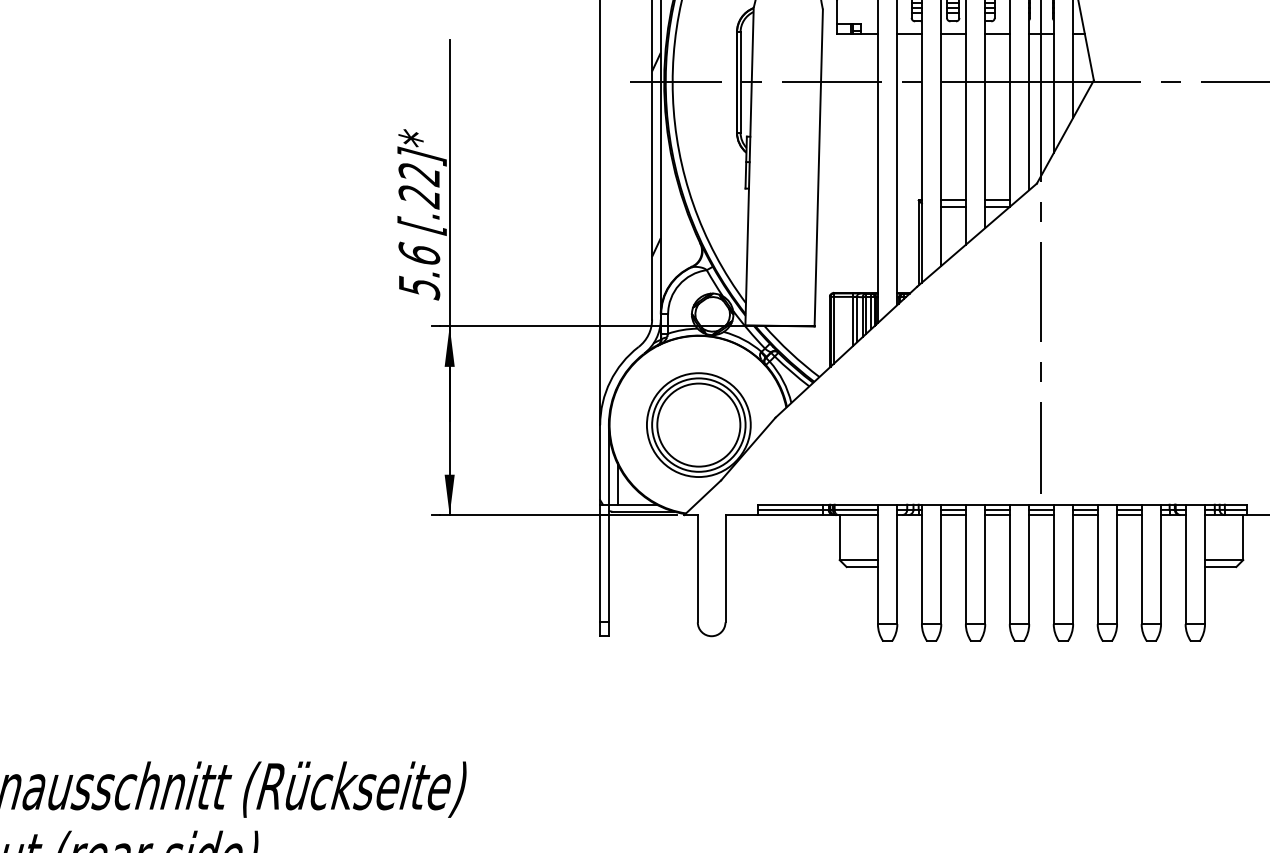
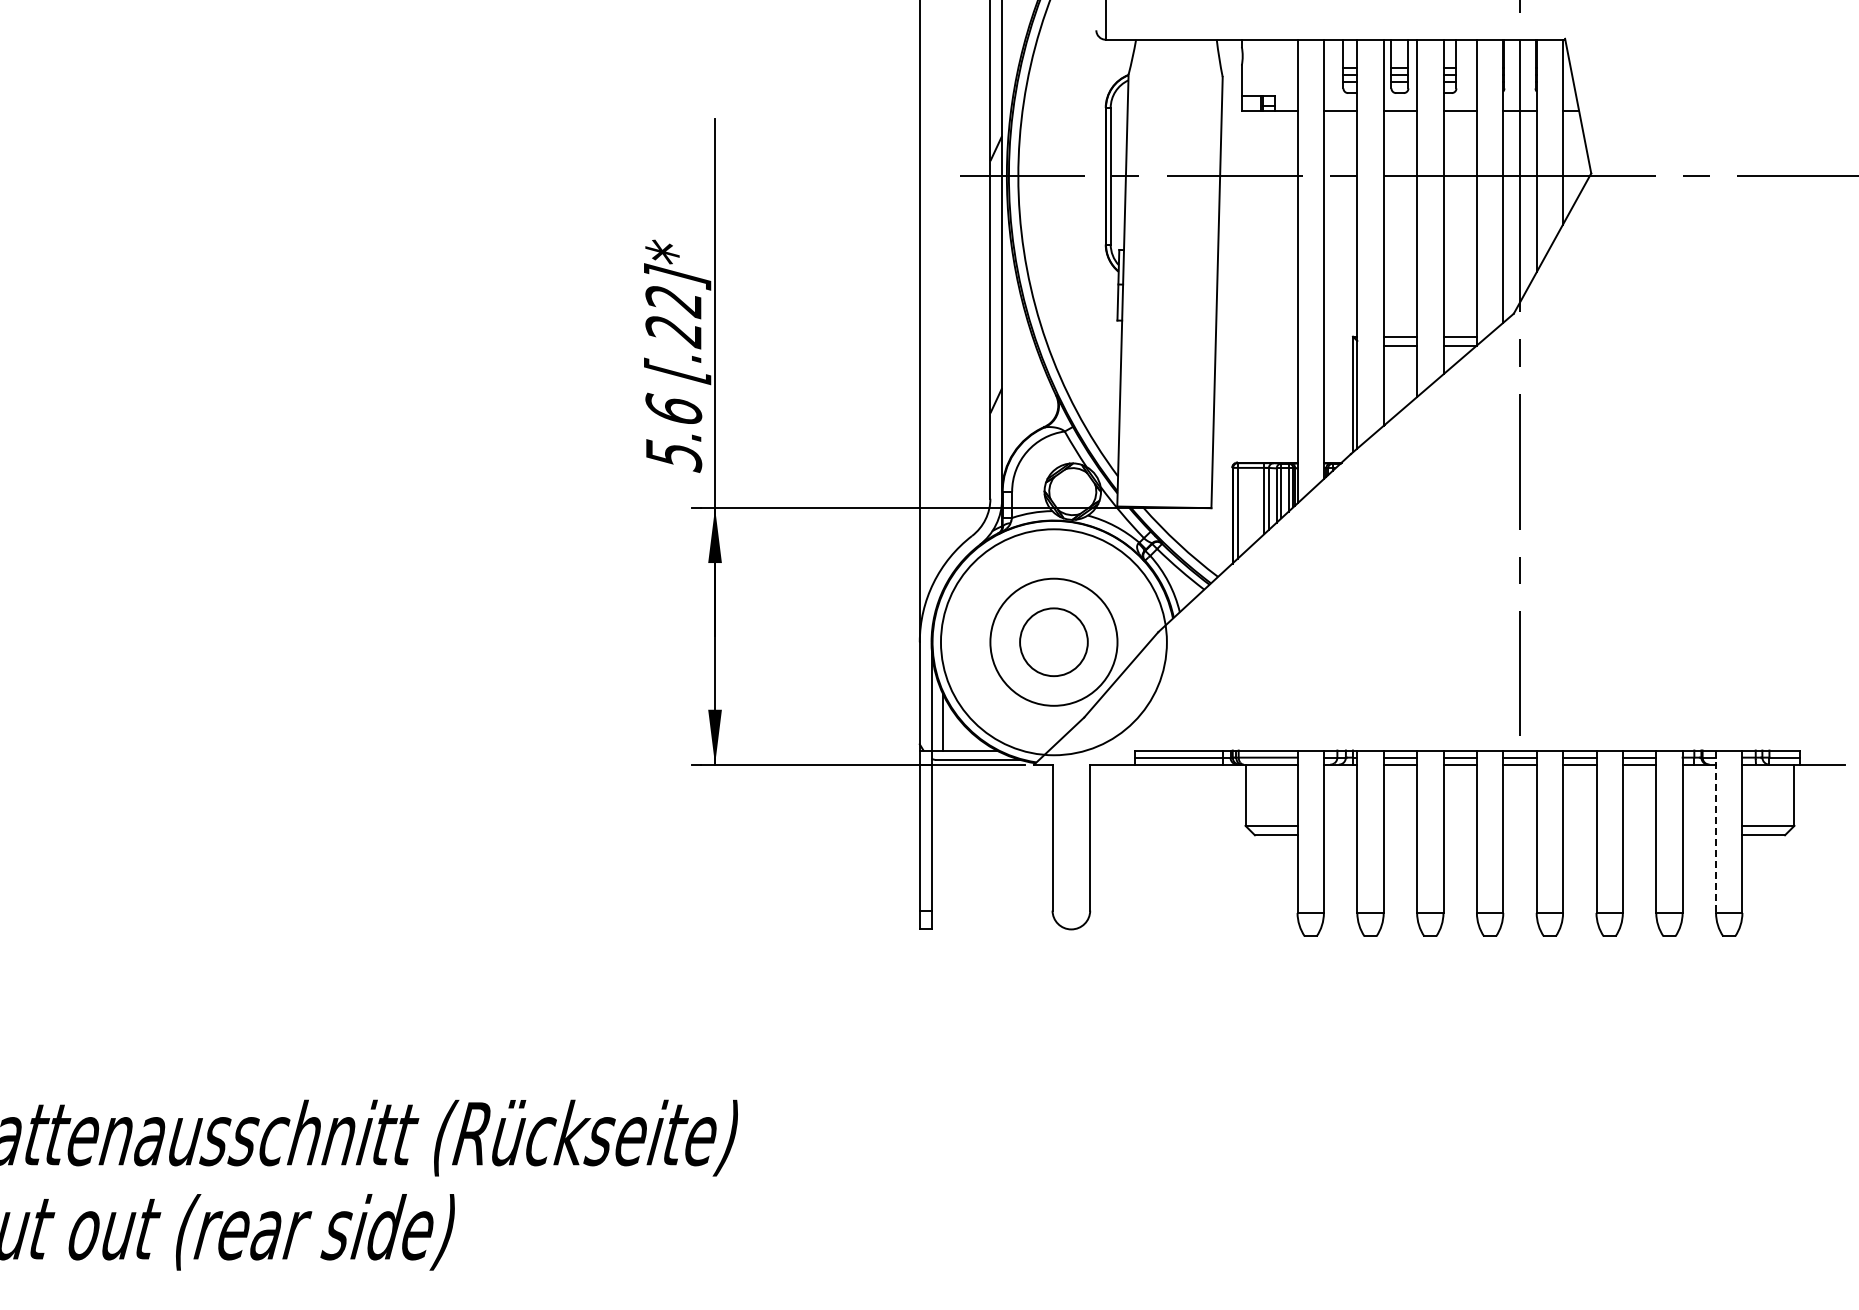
circle: (698, 424) -> (1053, 641), size x0.6
circle: (698, 424) -> (1053, 641), size x1.6
line: (1185, 564) -> (1716, 832), solid -> dashed

